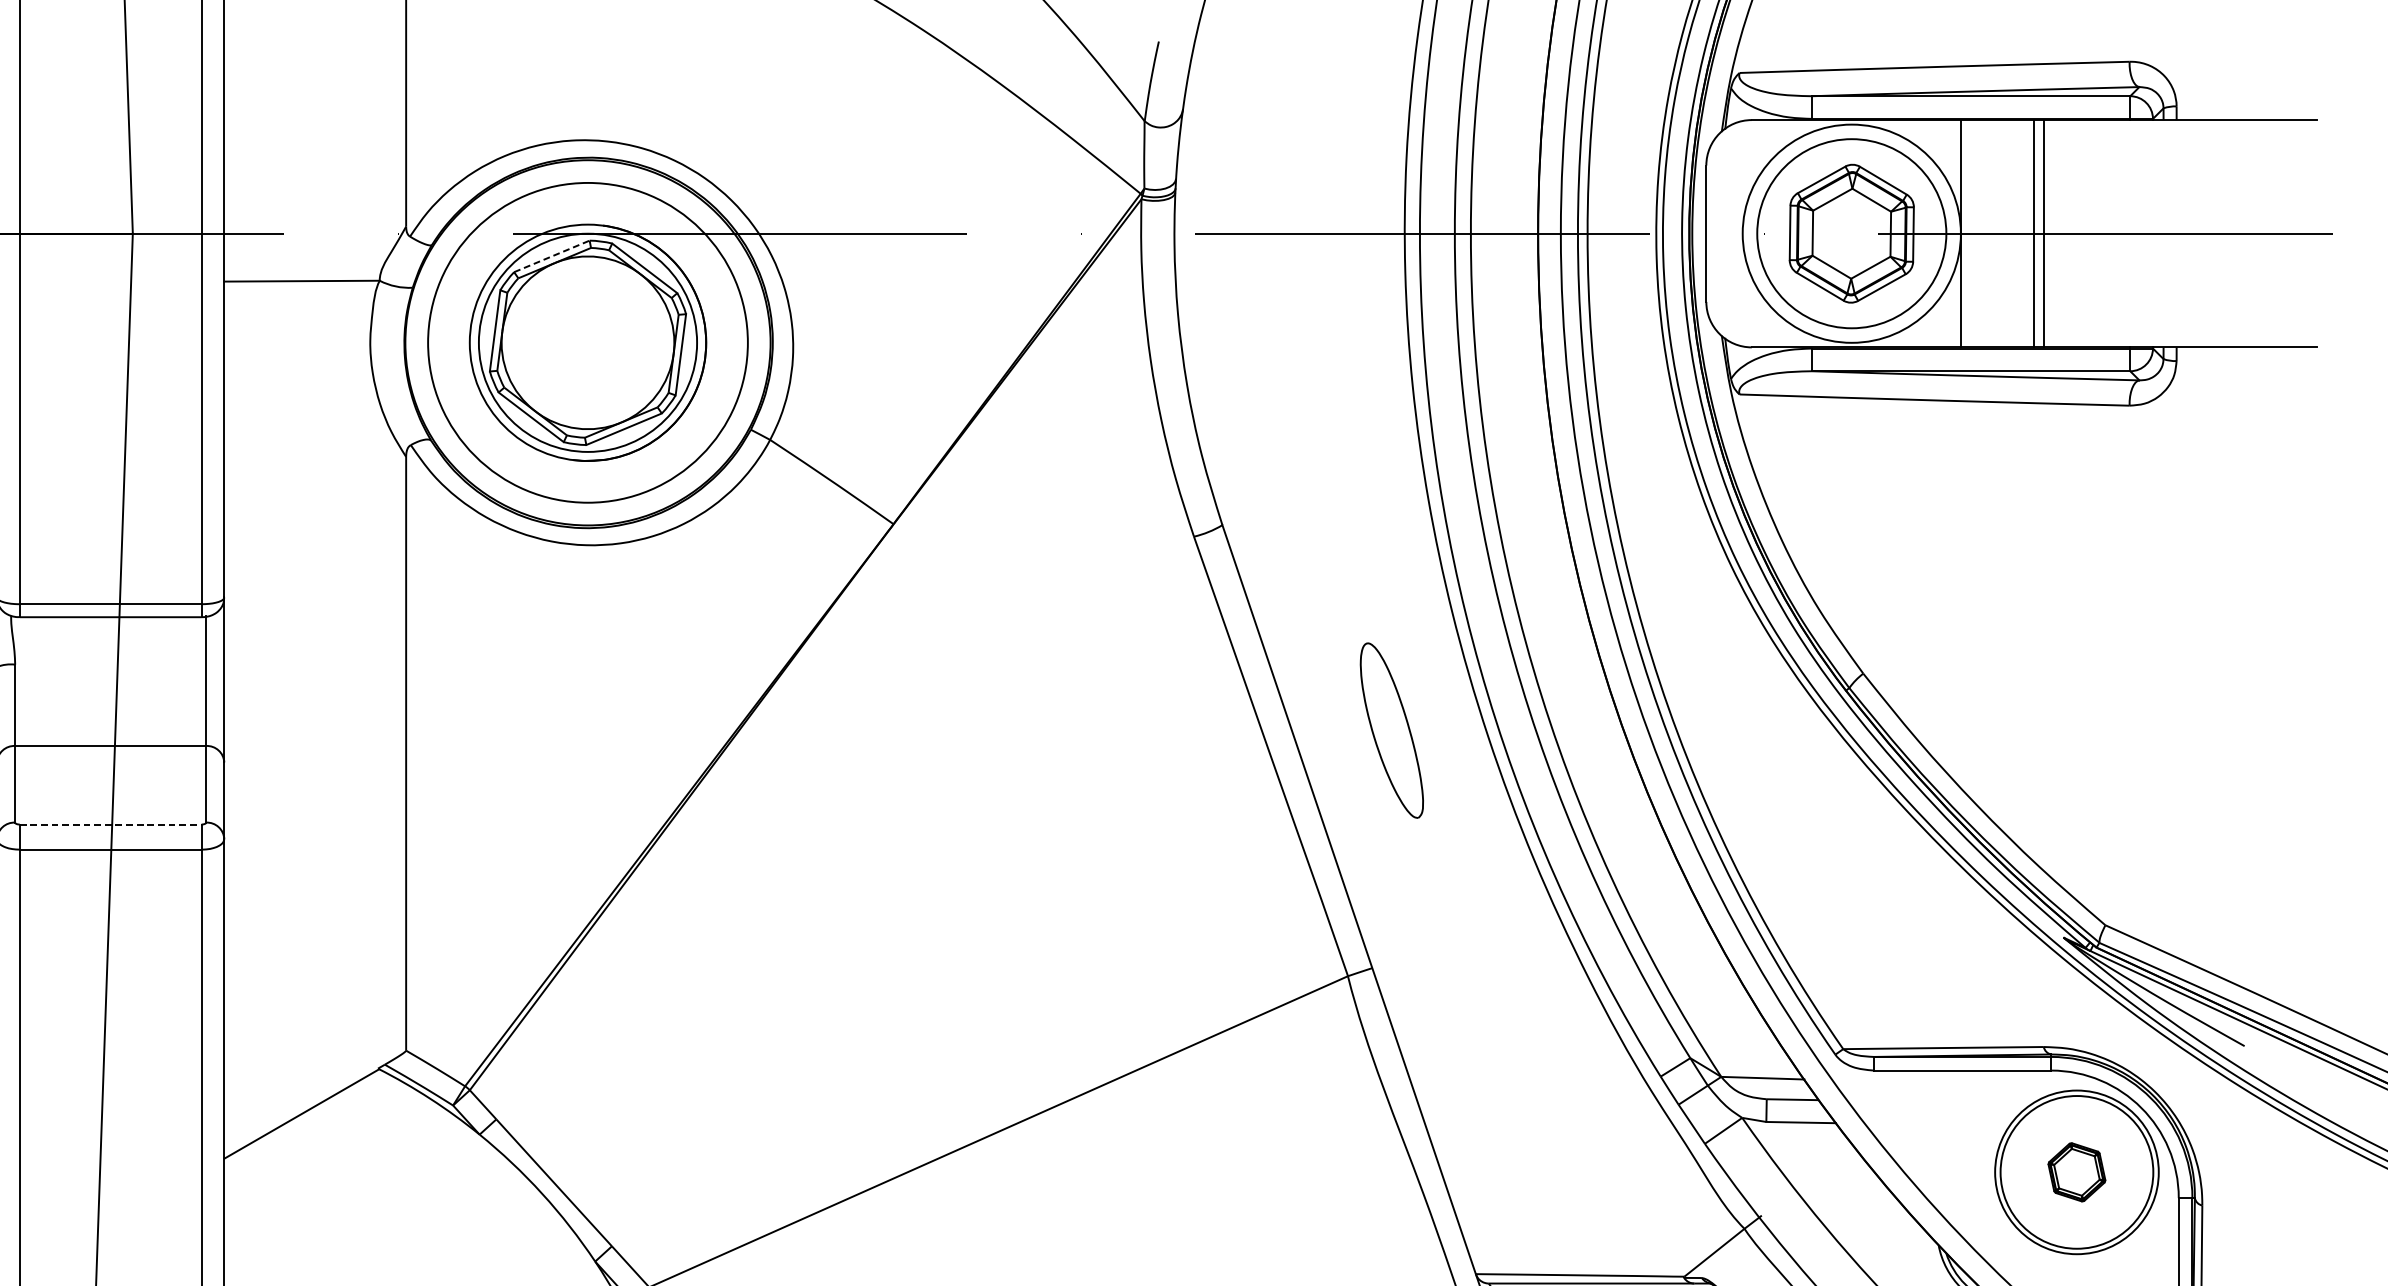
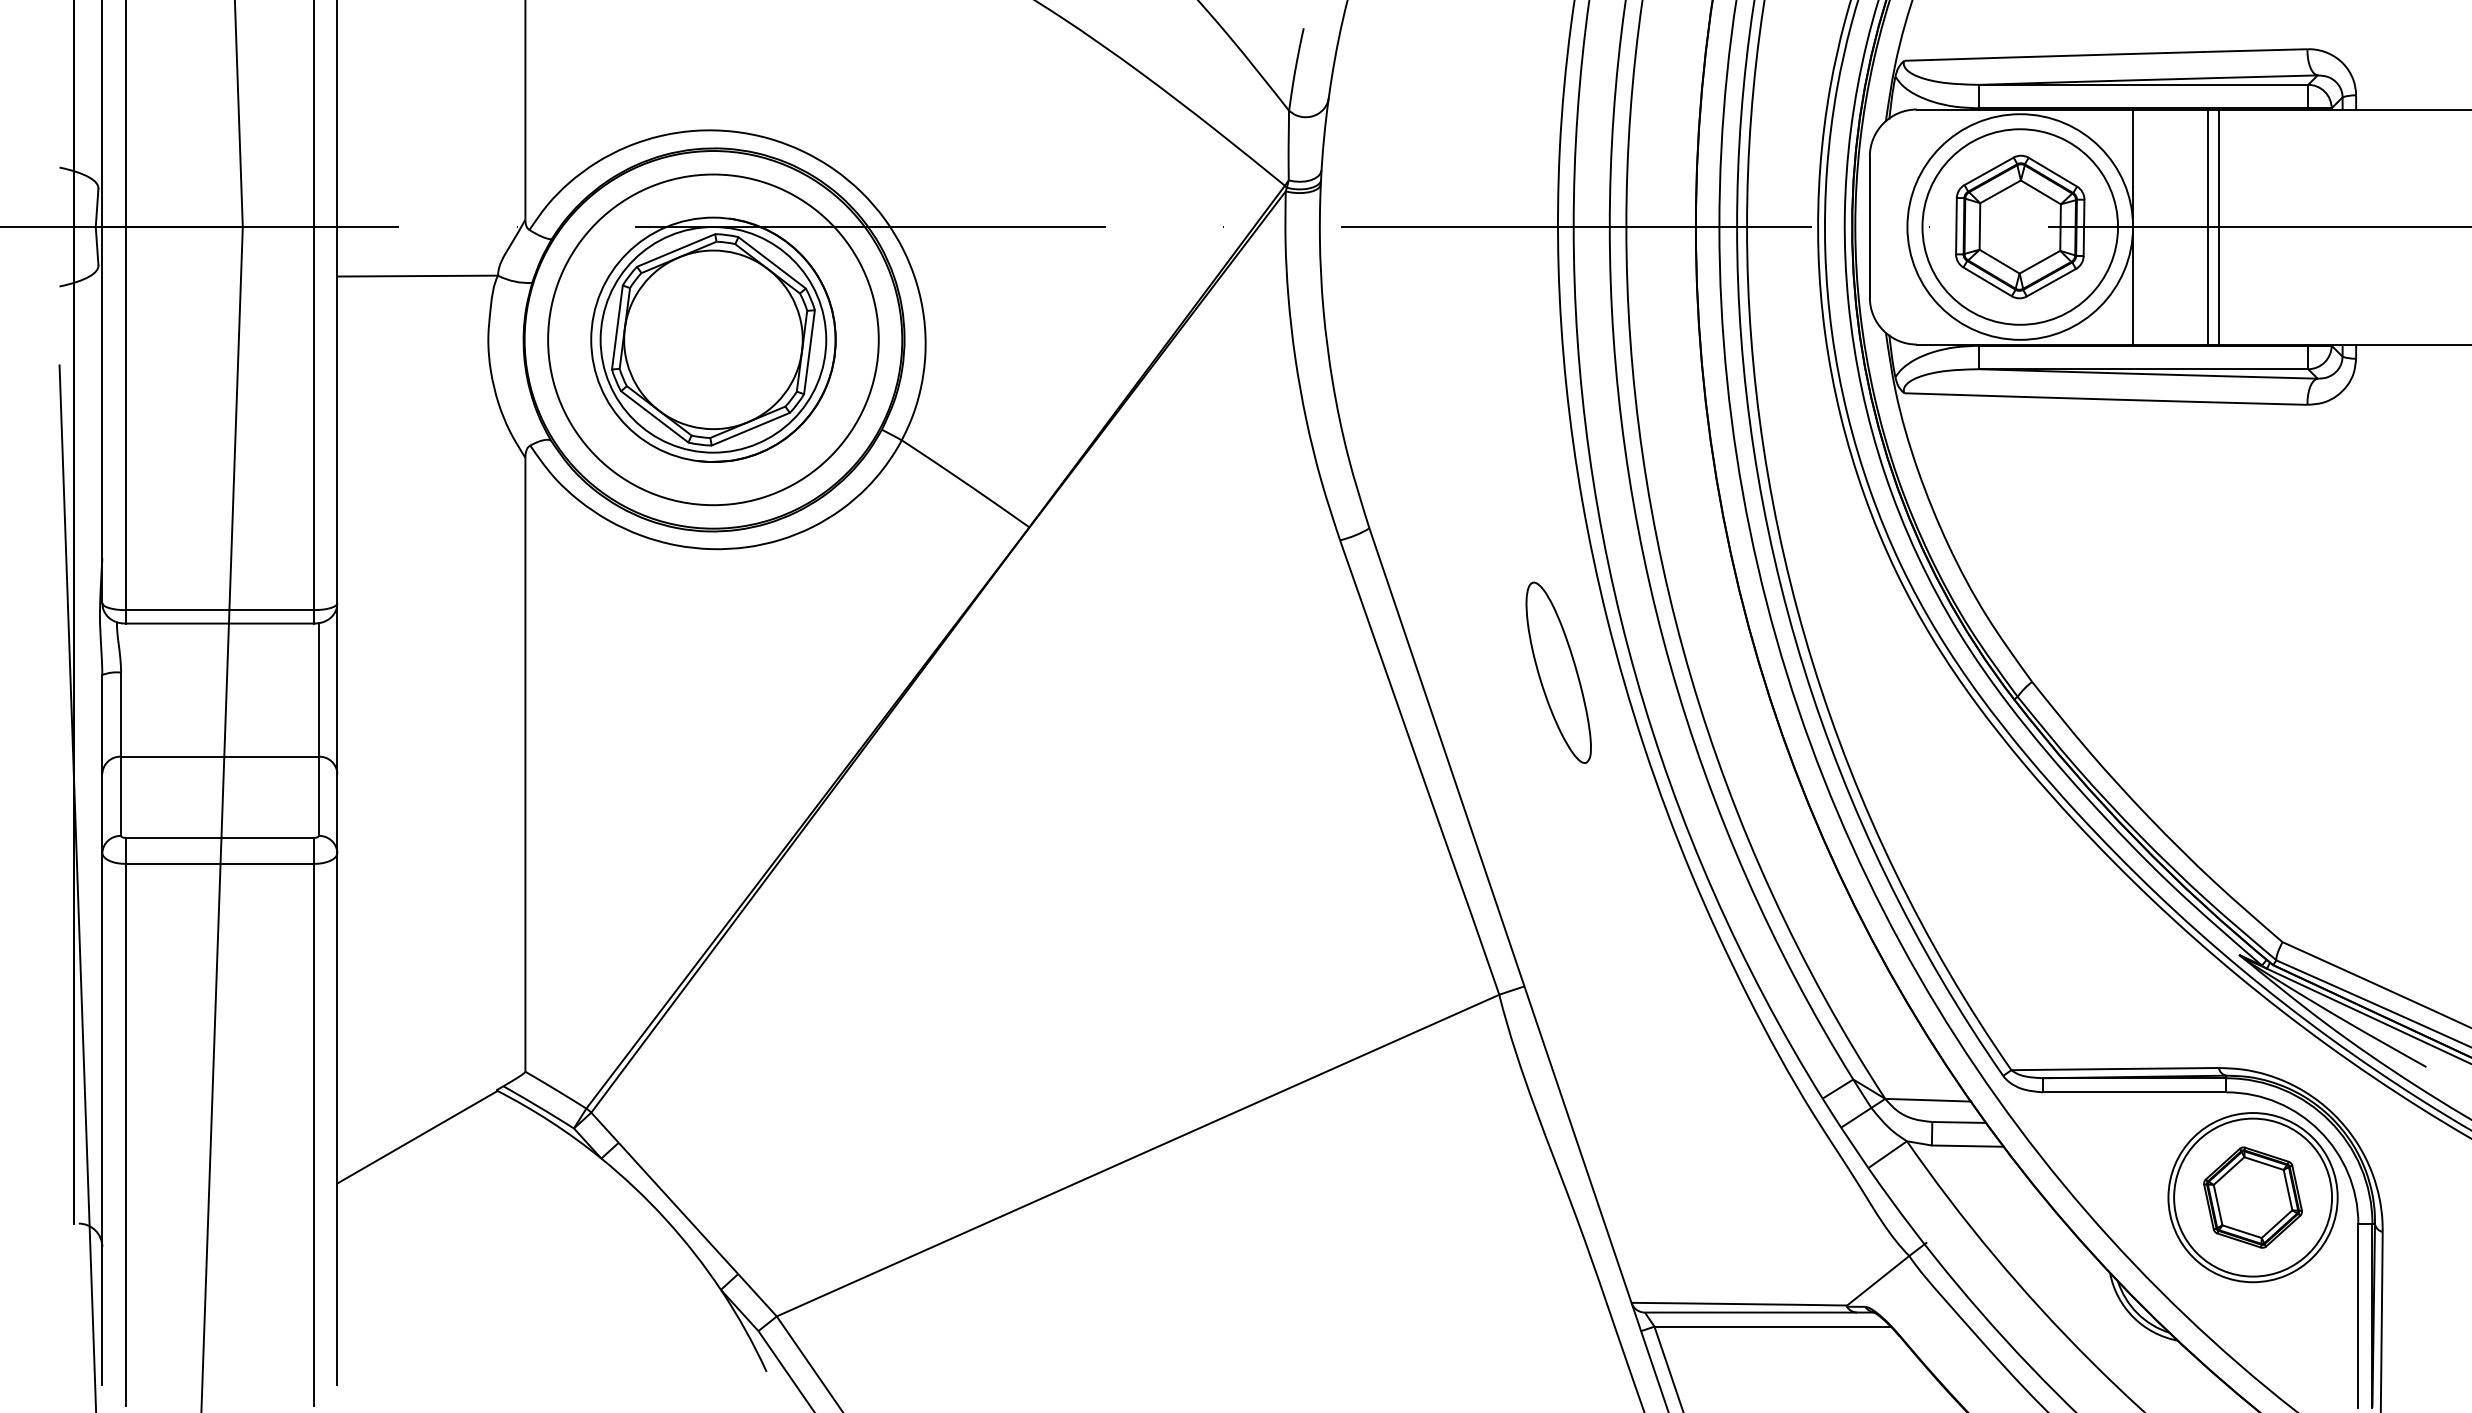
line: (552, 256) -> (676, 250), dashed -> solid
part: (1391, 730) -> (1558, 672), moved
line: (111, 824) -> (220, 837), dashed -> solid
part: (2076, 1172) -> (2252, 1197), size x1.67

